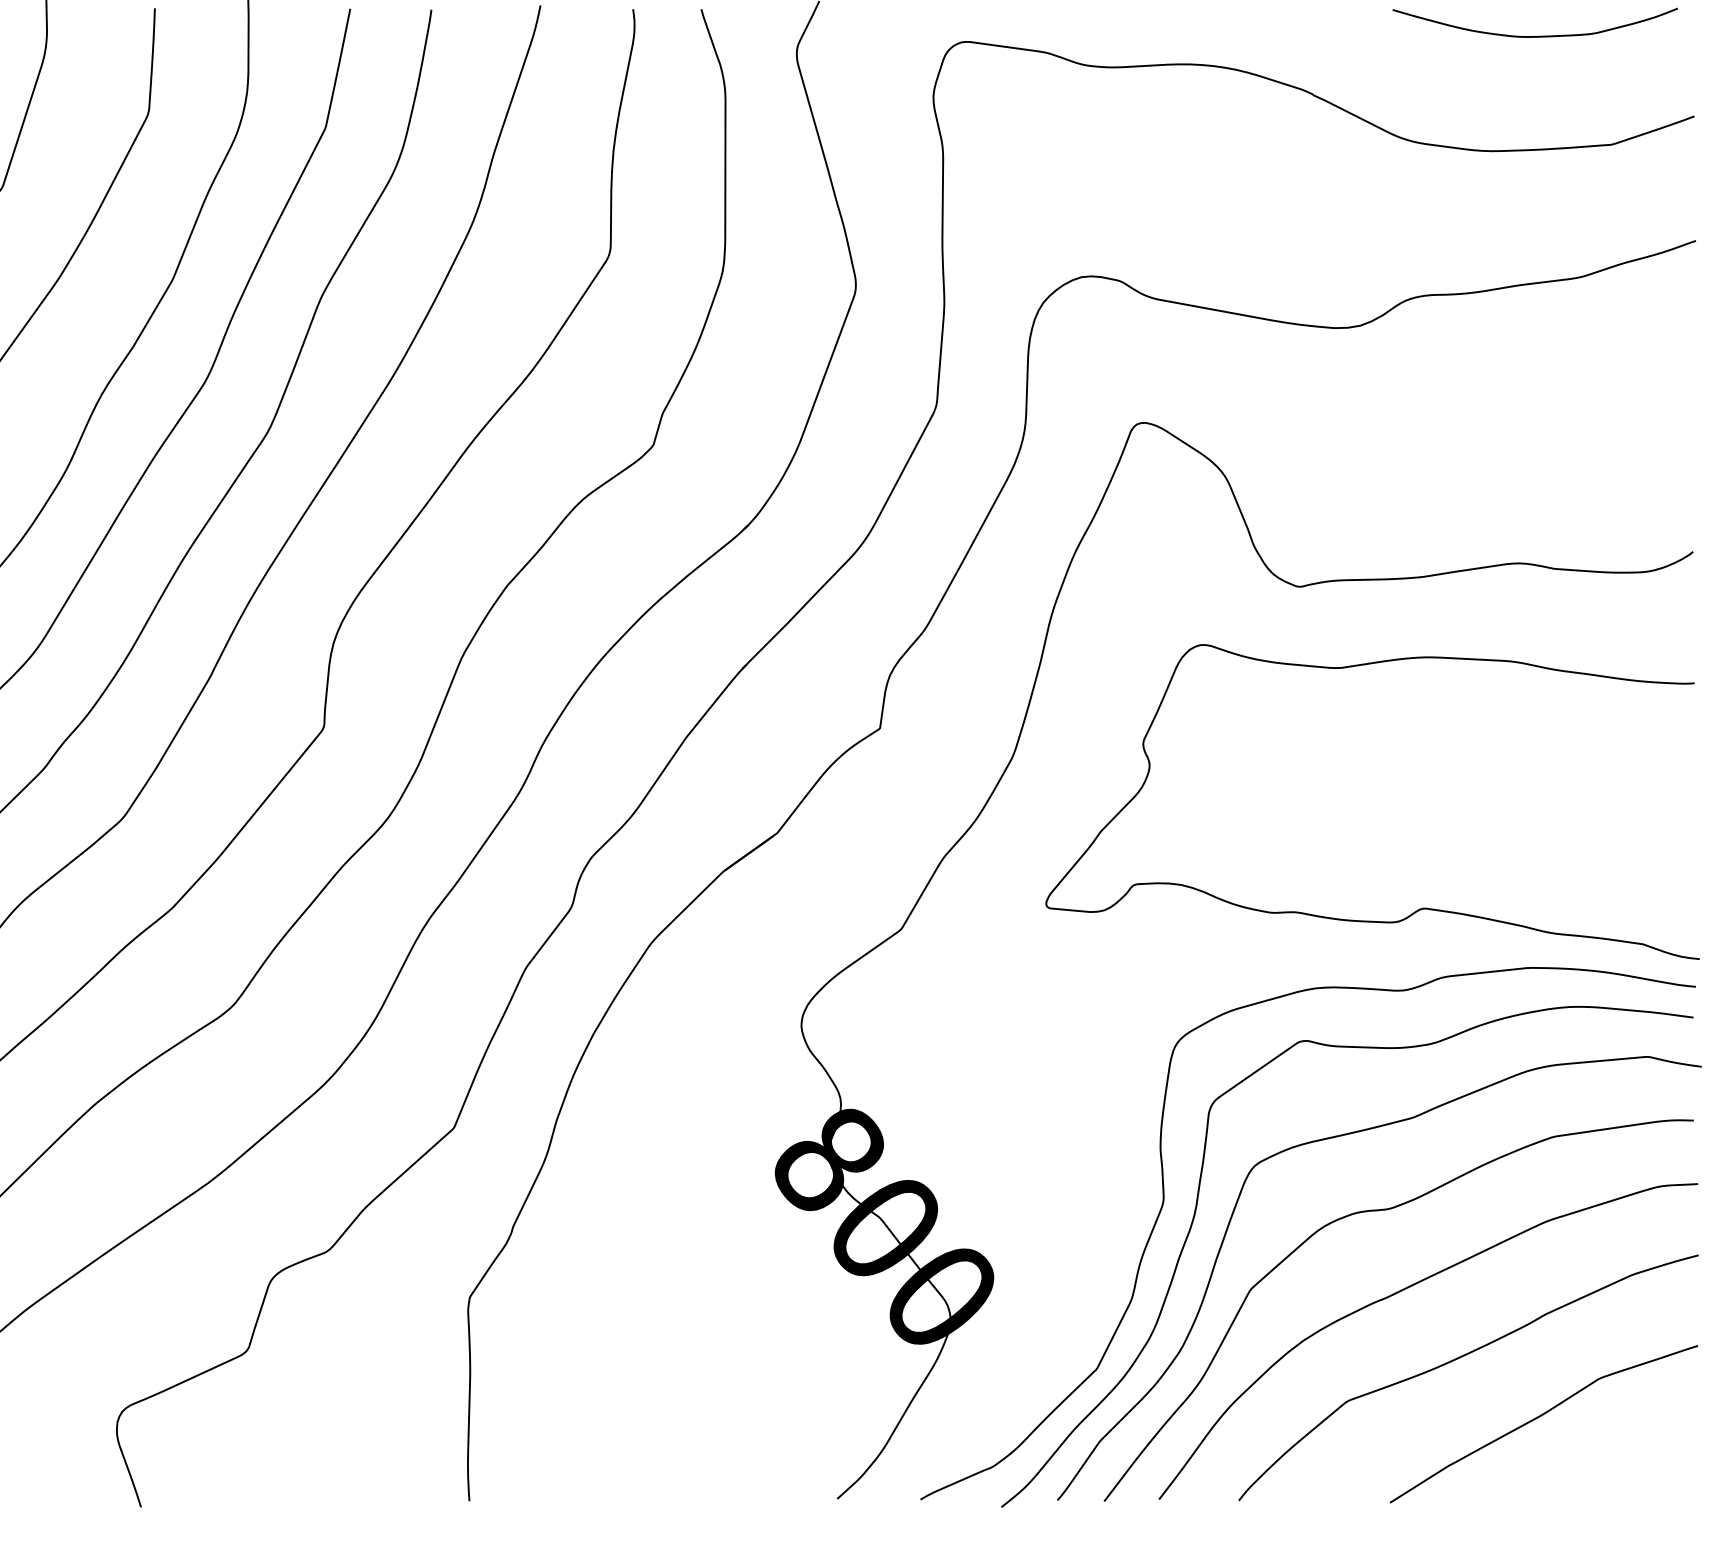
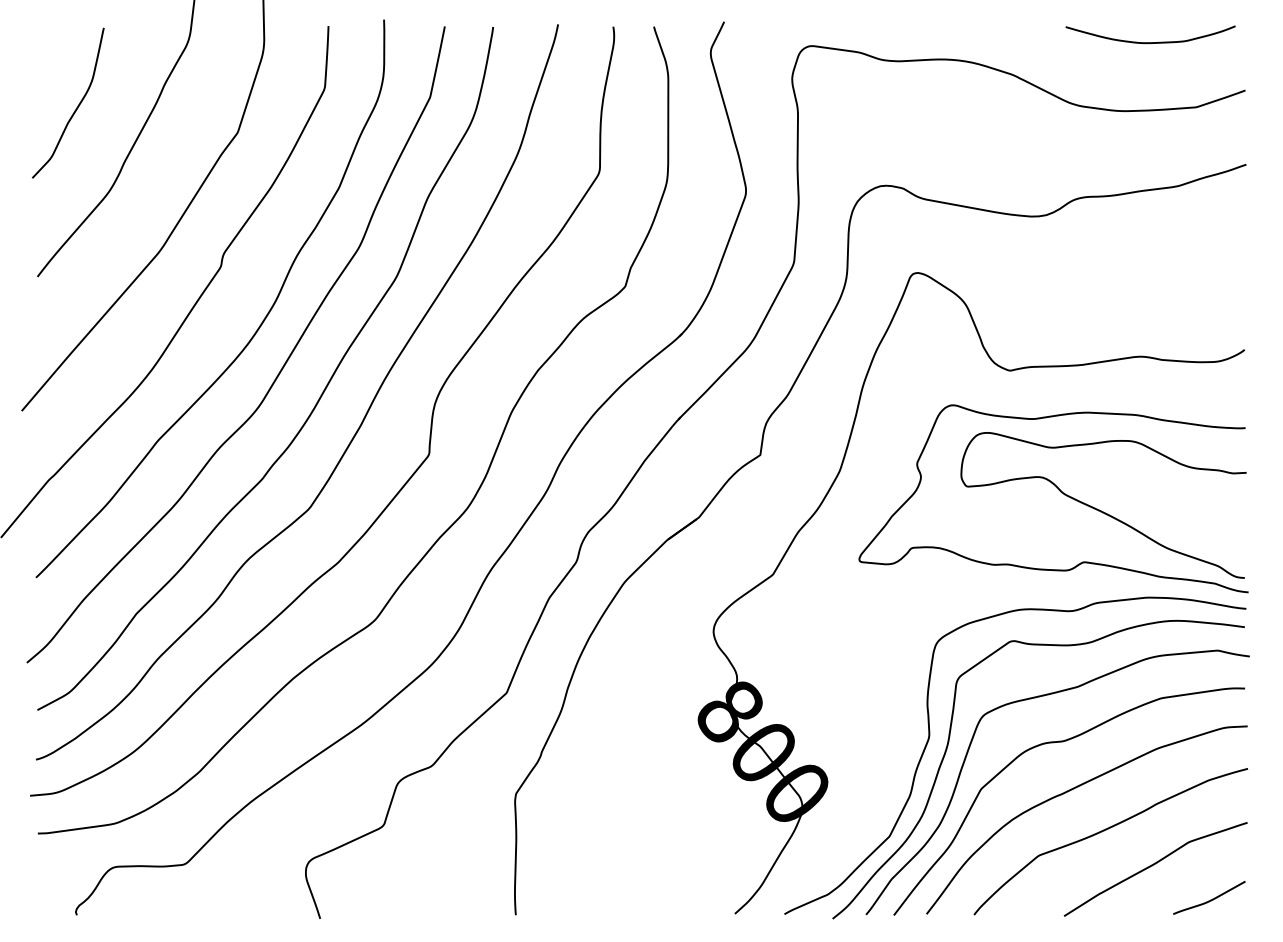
curve: (1452, 821) -> (1101, 510), added
curve: (1635, 1474) -> (1210, 899), added

